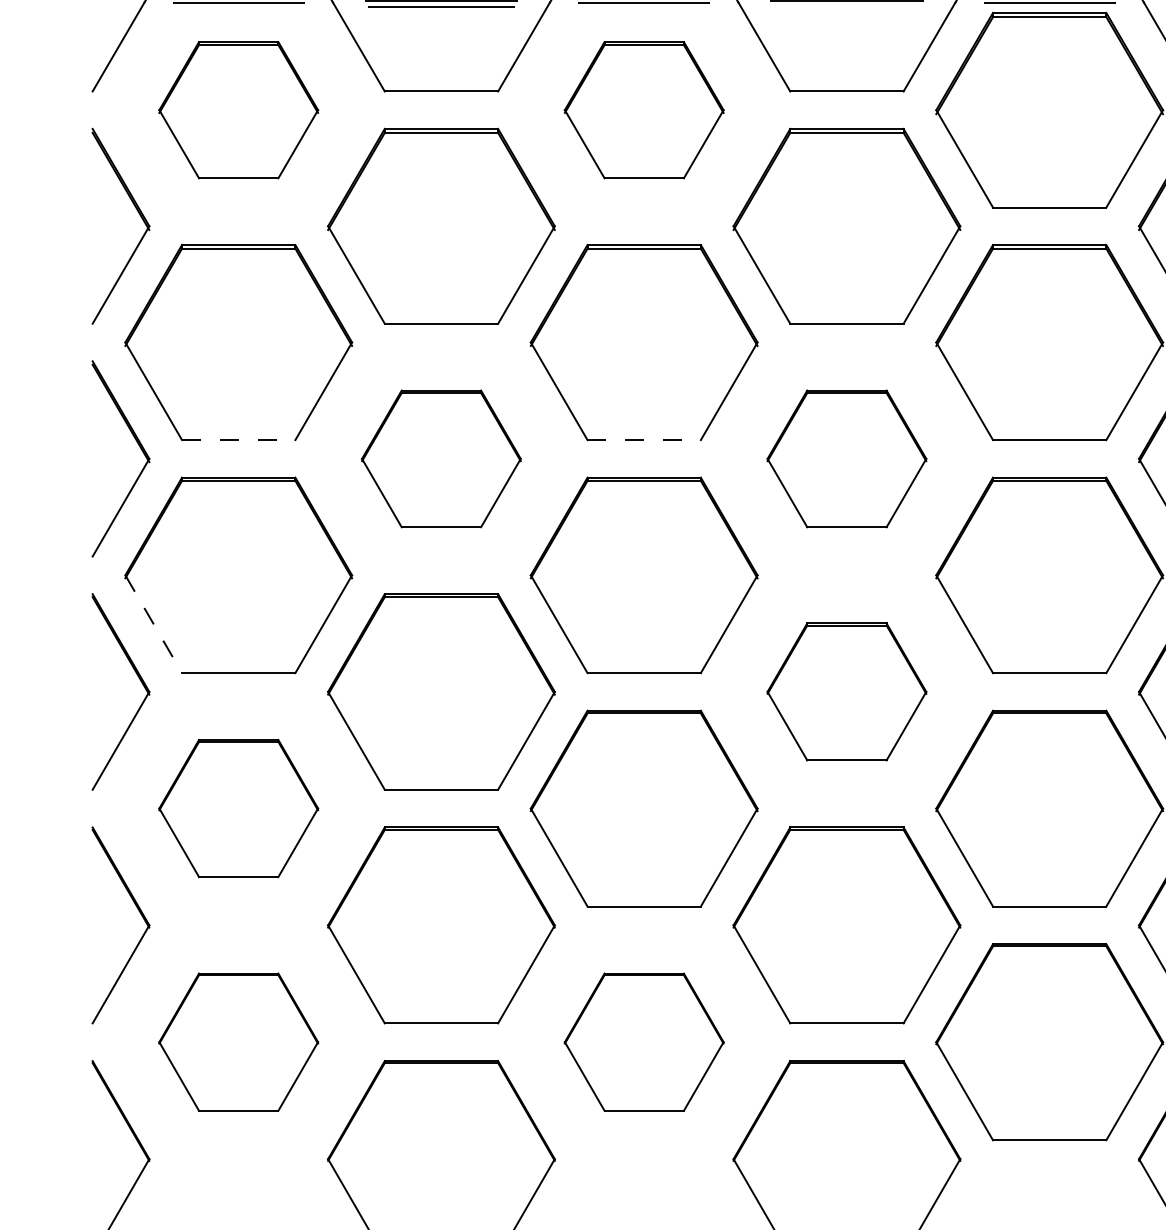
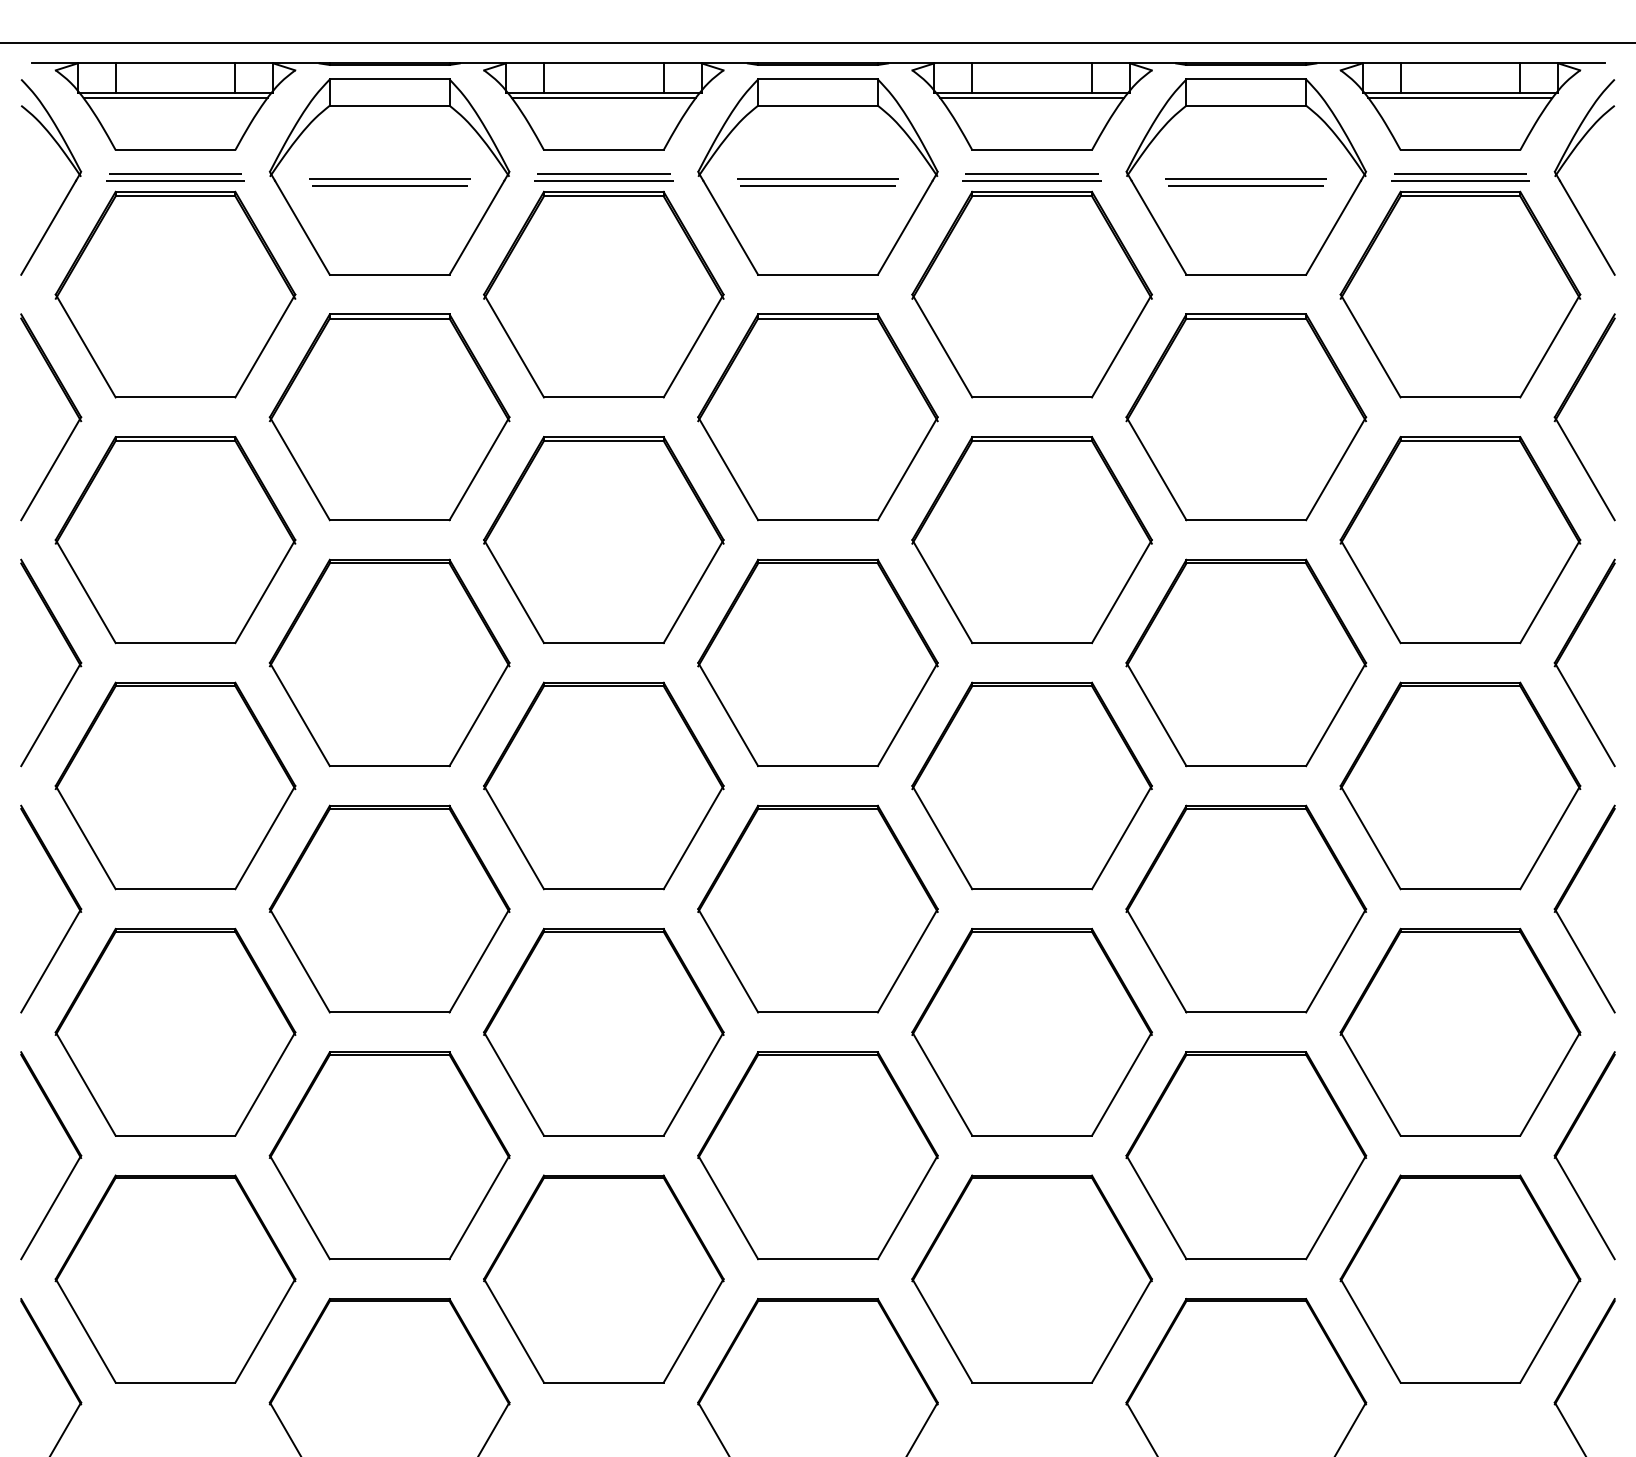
line: (846, 7) -> (817, 186), added
part: (238, 110) -> (175, 294), size x1.43
part: (643, 110) -> (603, 294), size x1.43
line: (238, 440) -> (175, 643), dashed -> solid
line: (643, 440) -> (603, 643), dashed -> solid
part: (441, 458) -> (389, 662), size x1.43
part: (846, 458) -> (817, 662), size x1.43
line: (153, 624) -> (85, 837), dashed -> solid
part: (846, 691) -> (817, 908), size x1.43
part: (238, 807) -> (175, 1031), size x1.43
part: (238, 1041) -> (175, 1278), size x1.43
part: (643, 1041) -> (603, 1278), size x1.43

